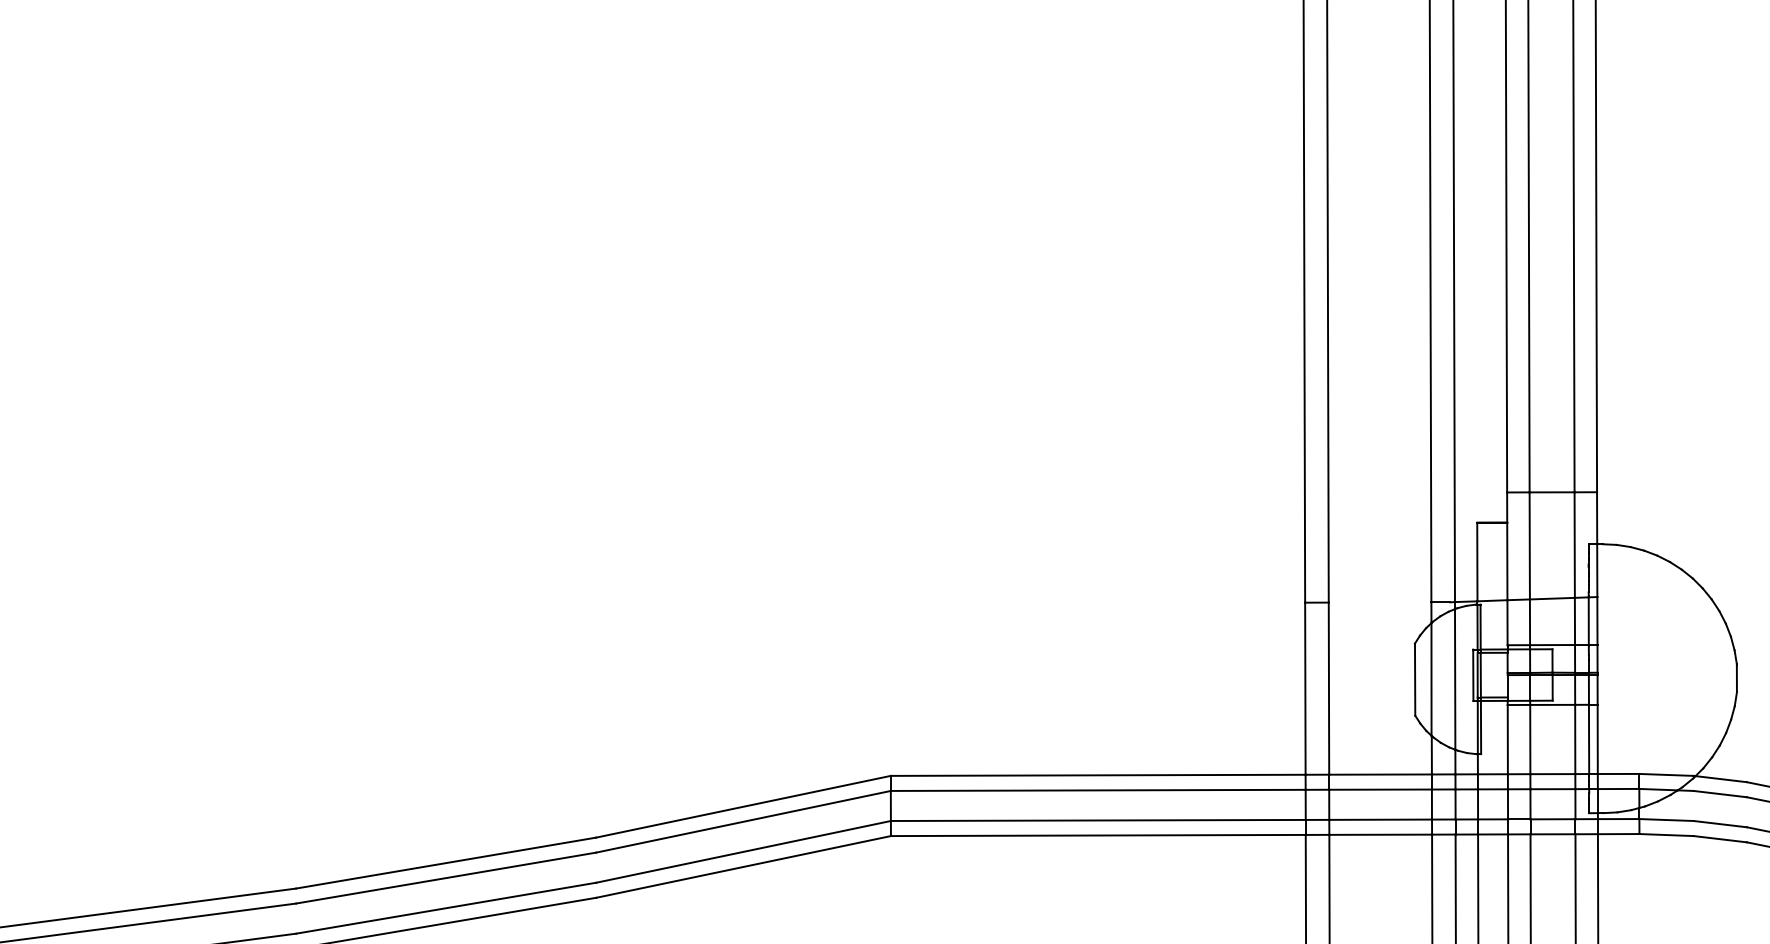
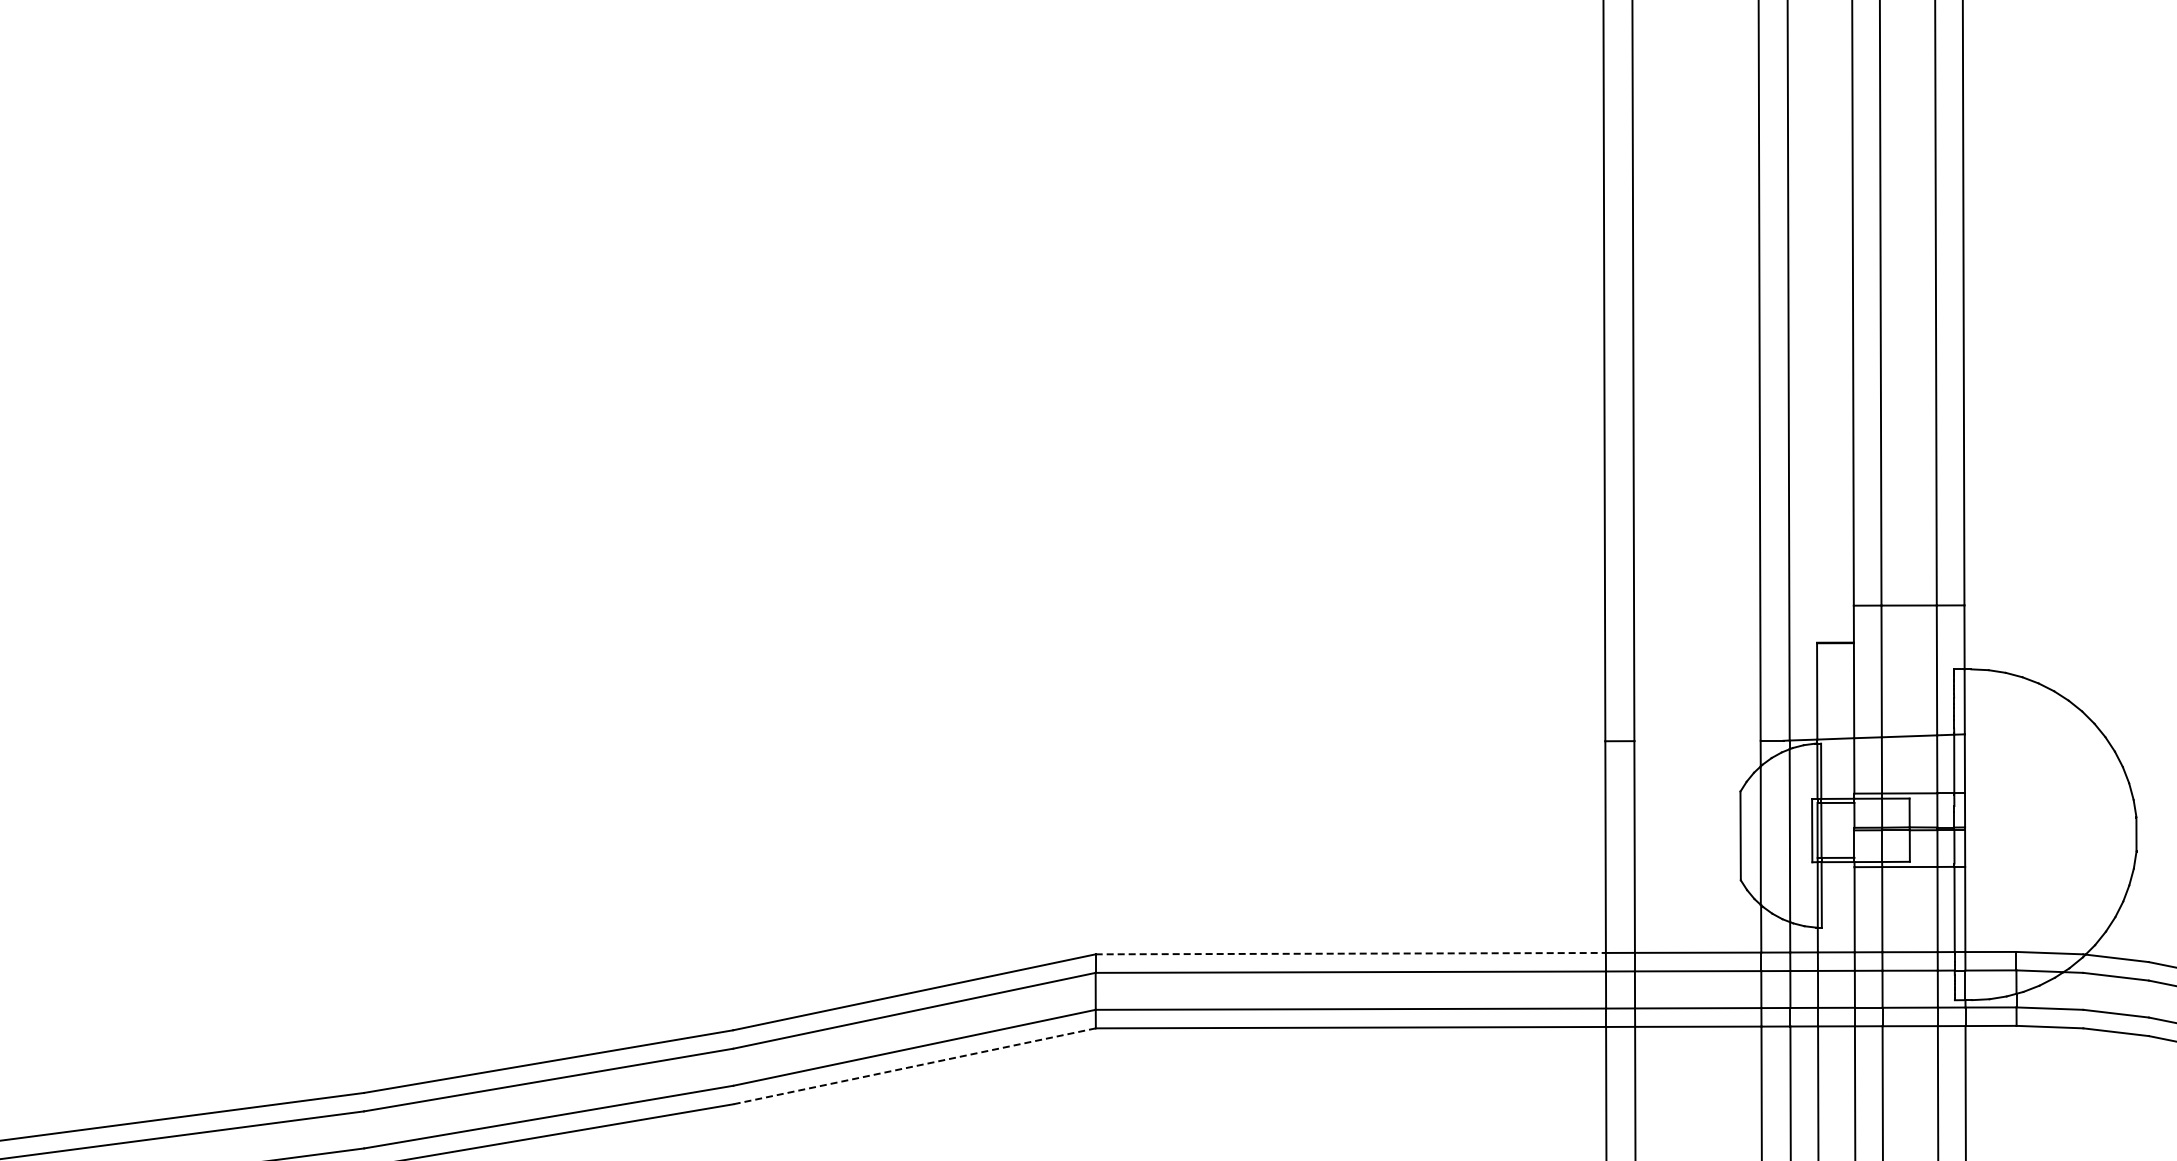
line: (1098, 775) -> (1351, 953), solid -> dashed
line: (743, 867) -> (914, 1066), solid -> dashed

